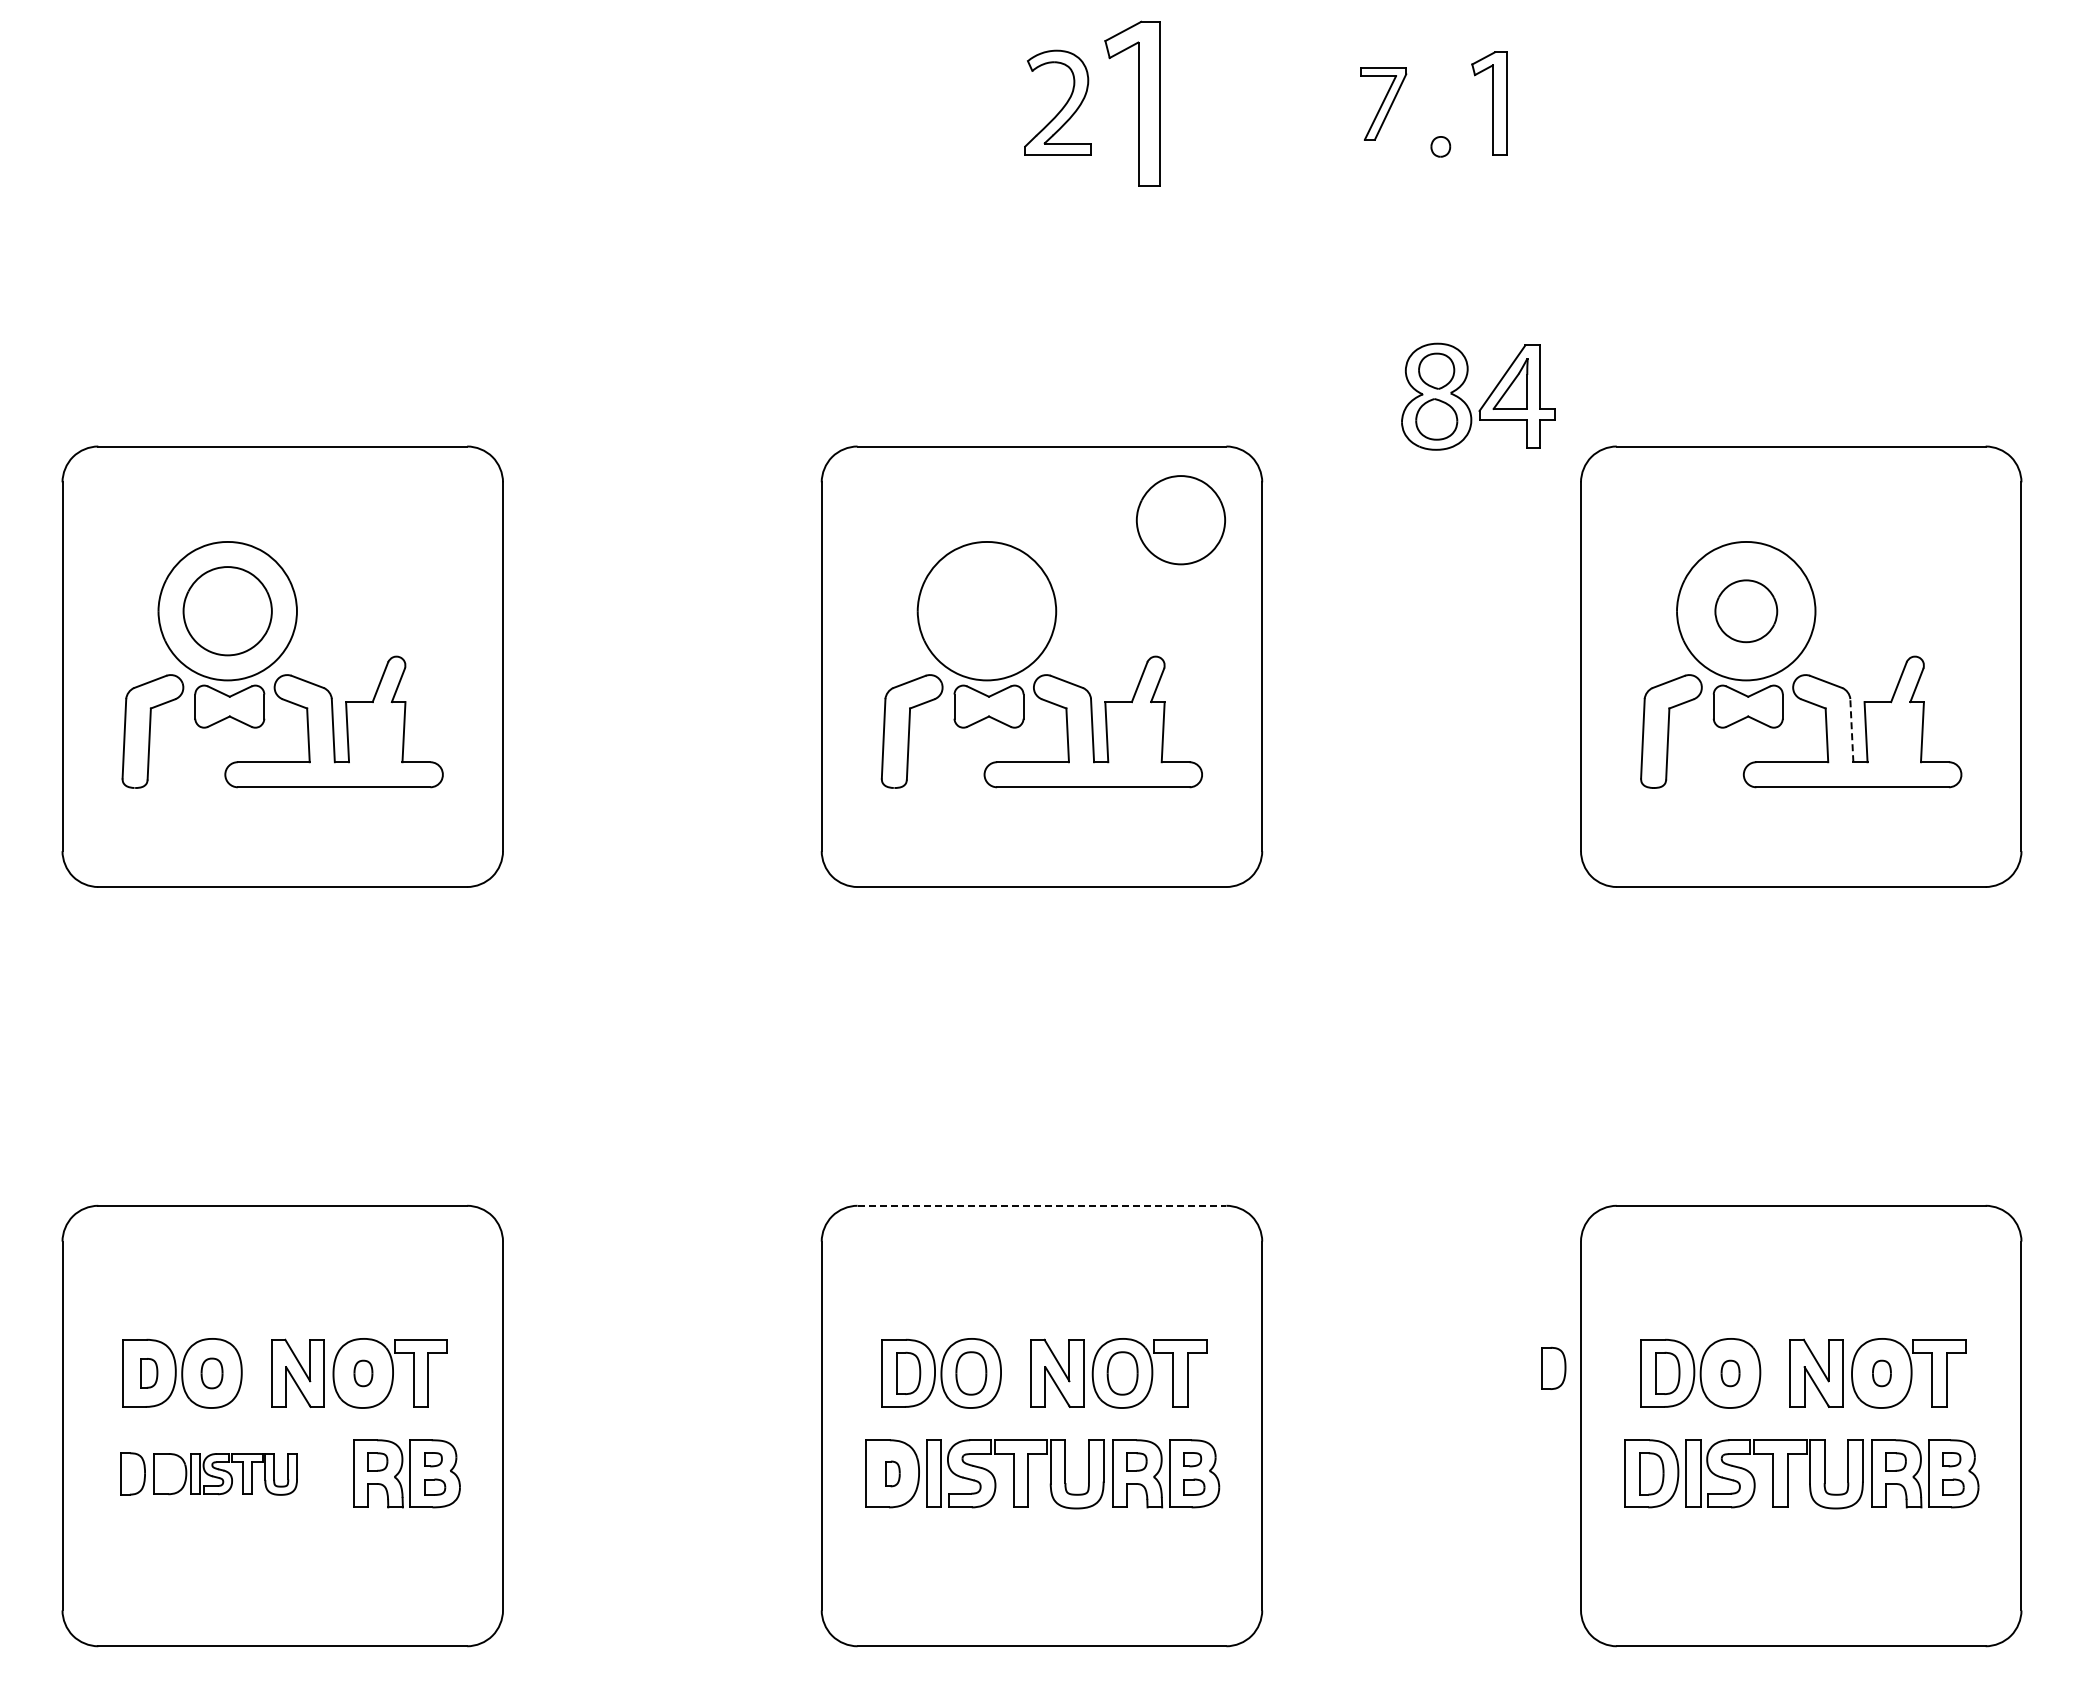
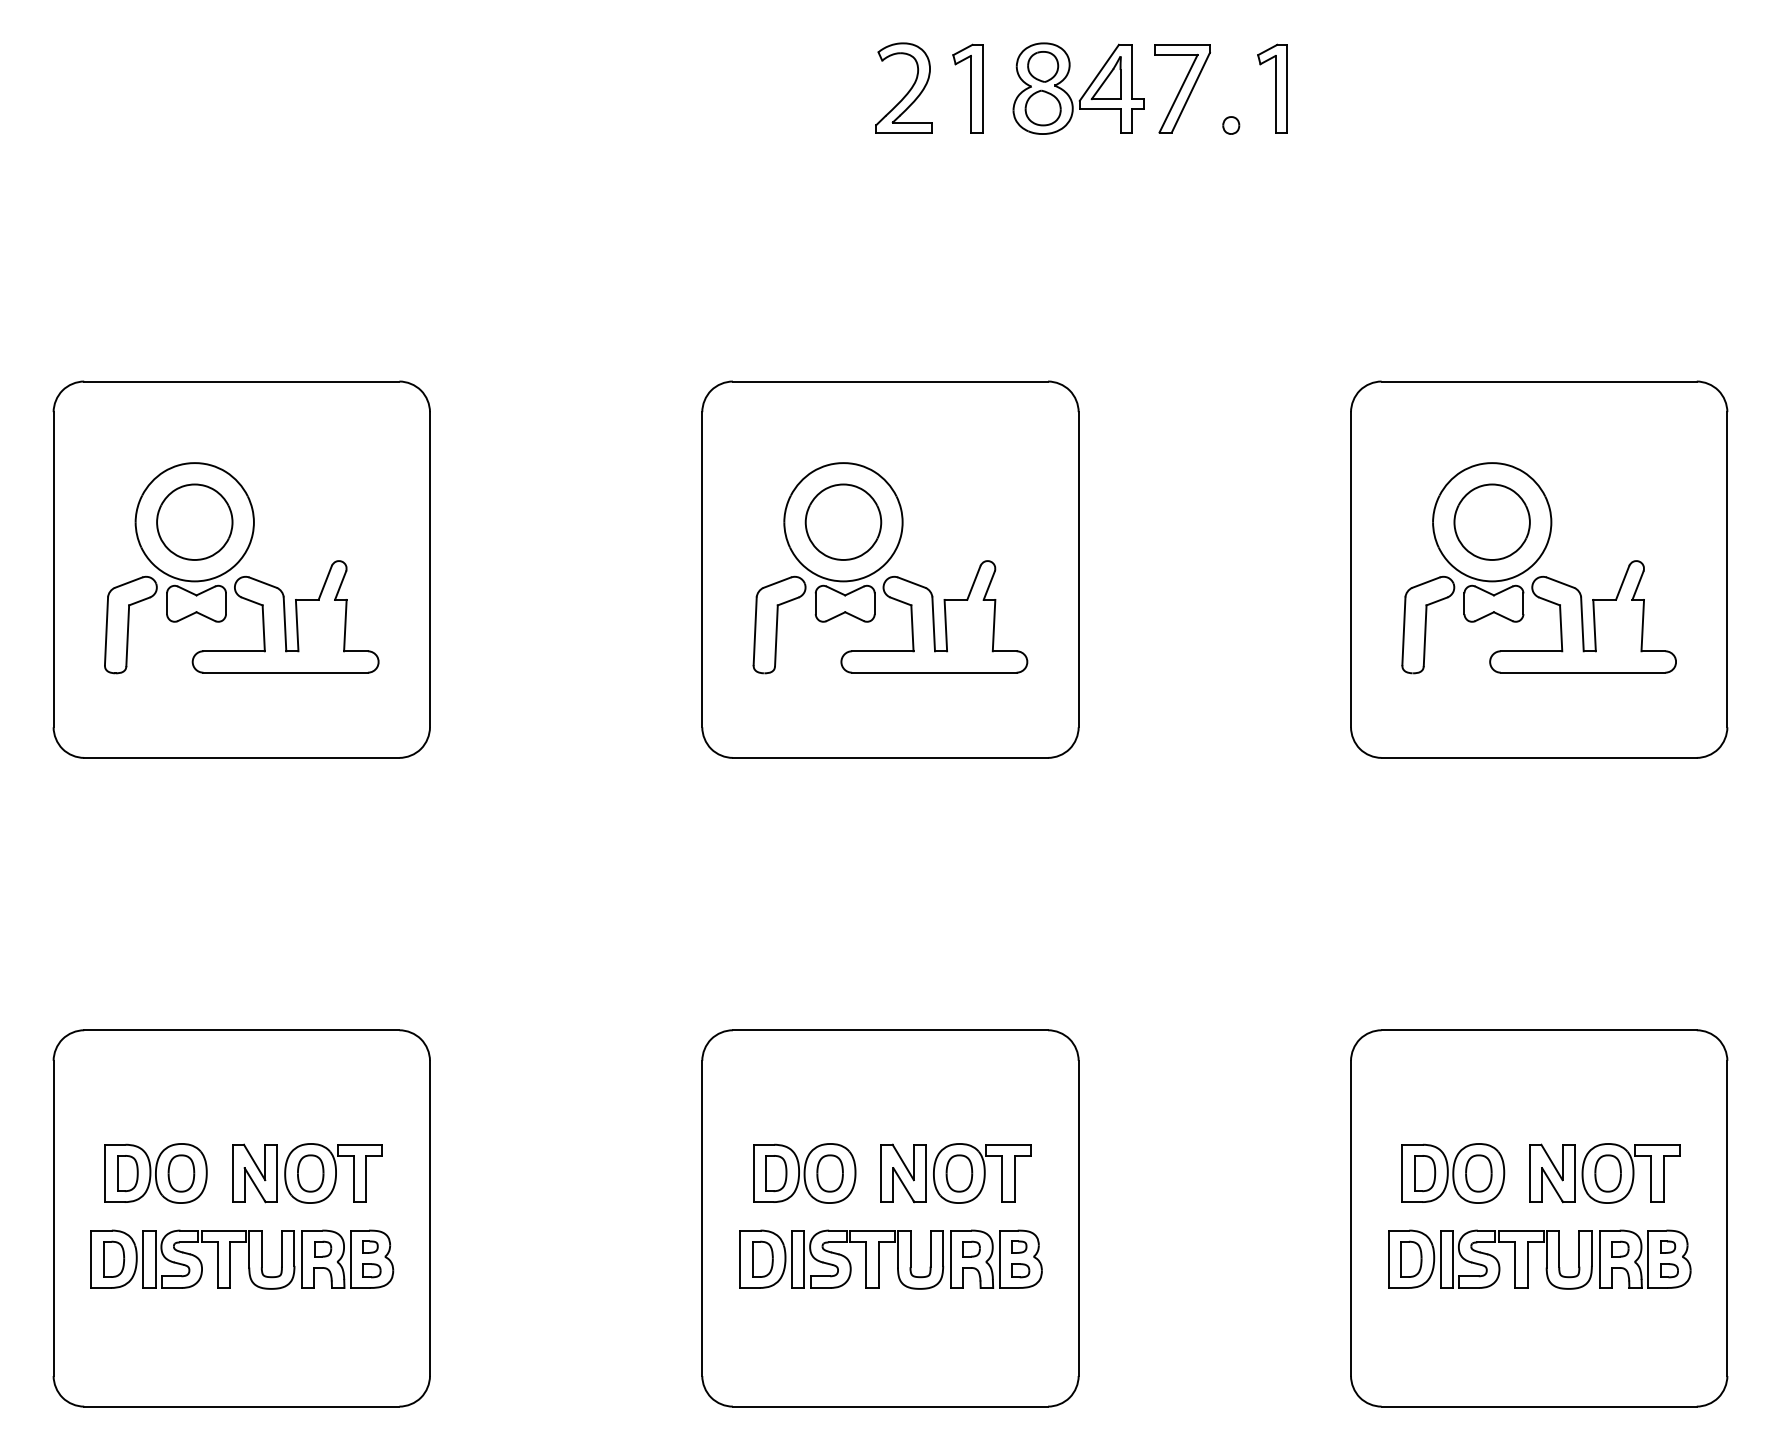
part: (1132, 103) -> (967, 88), size x0.62
part: (1383, 103) -> (1182, 88), size x1.43
part: (1485, 400) -> (1084, 91), moved
part: (1180, 520) -> (843, 522), moved
part: (1746, 611) -> (1492, 522), size x1.43
line: (1851, 730) -> (1582, 624), dashed -> solid
line: (1042, 1205) -> (890, 1030), dashed -> solid
part: (1553, 1367) -> (1327, 1168), removed
part: (148, 1372) -> (127, 1172), size x1.43
part: (211, 1373) -> (180, 1173), size x1.43
part: (363, 1373) -> (310, 1173), size x1.67
part: (1730, 1373) -> (1478, 1173), size x1.67
part: (1881, 1373) -> (1607, 1173), size x1.67
part: (892, 1473) -> (762, 1259), size x1.67
part: (225, 1474) -> (192, 1259), size x1.67

